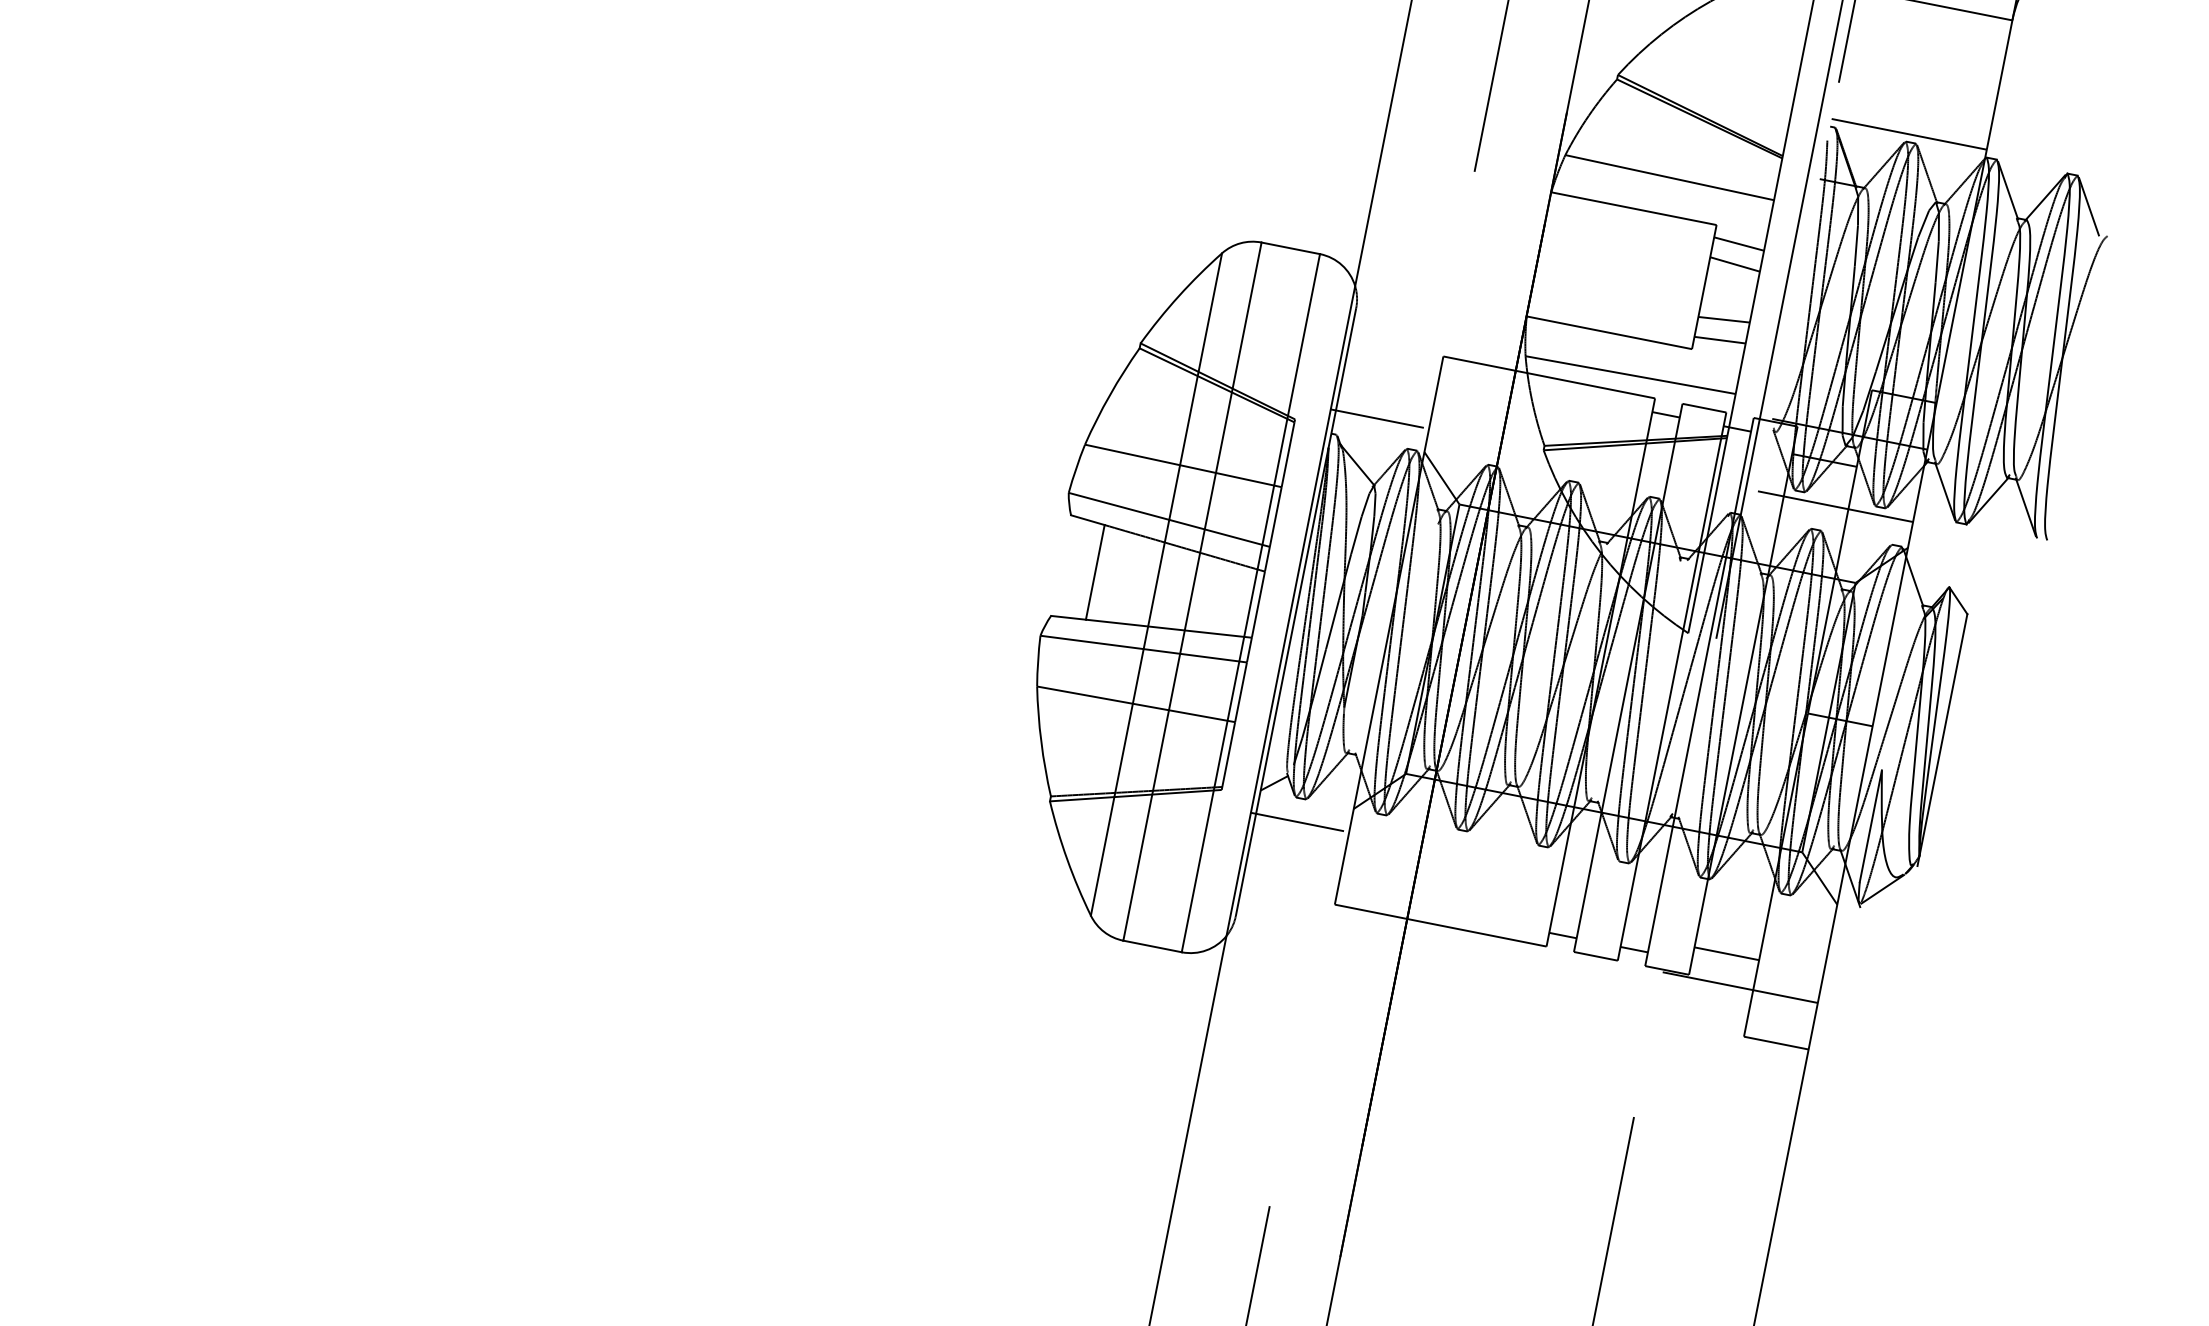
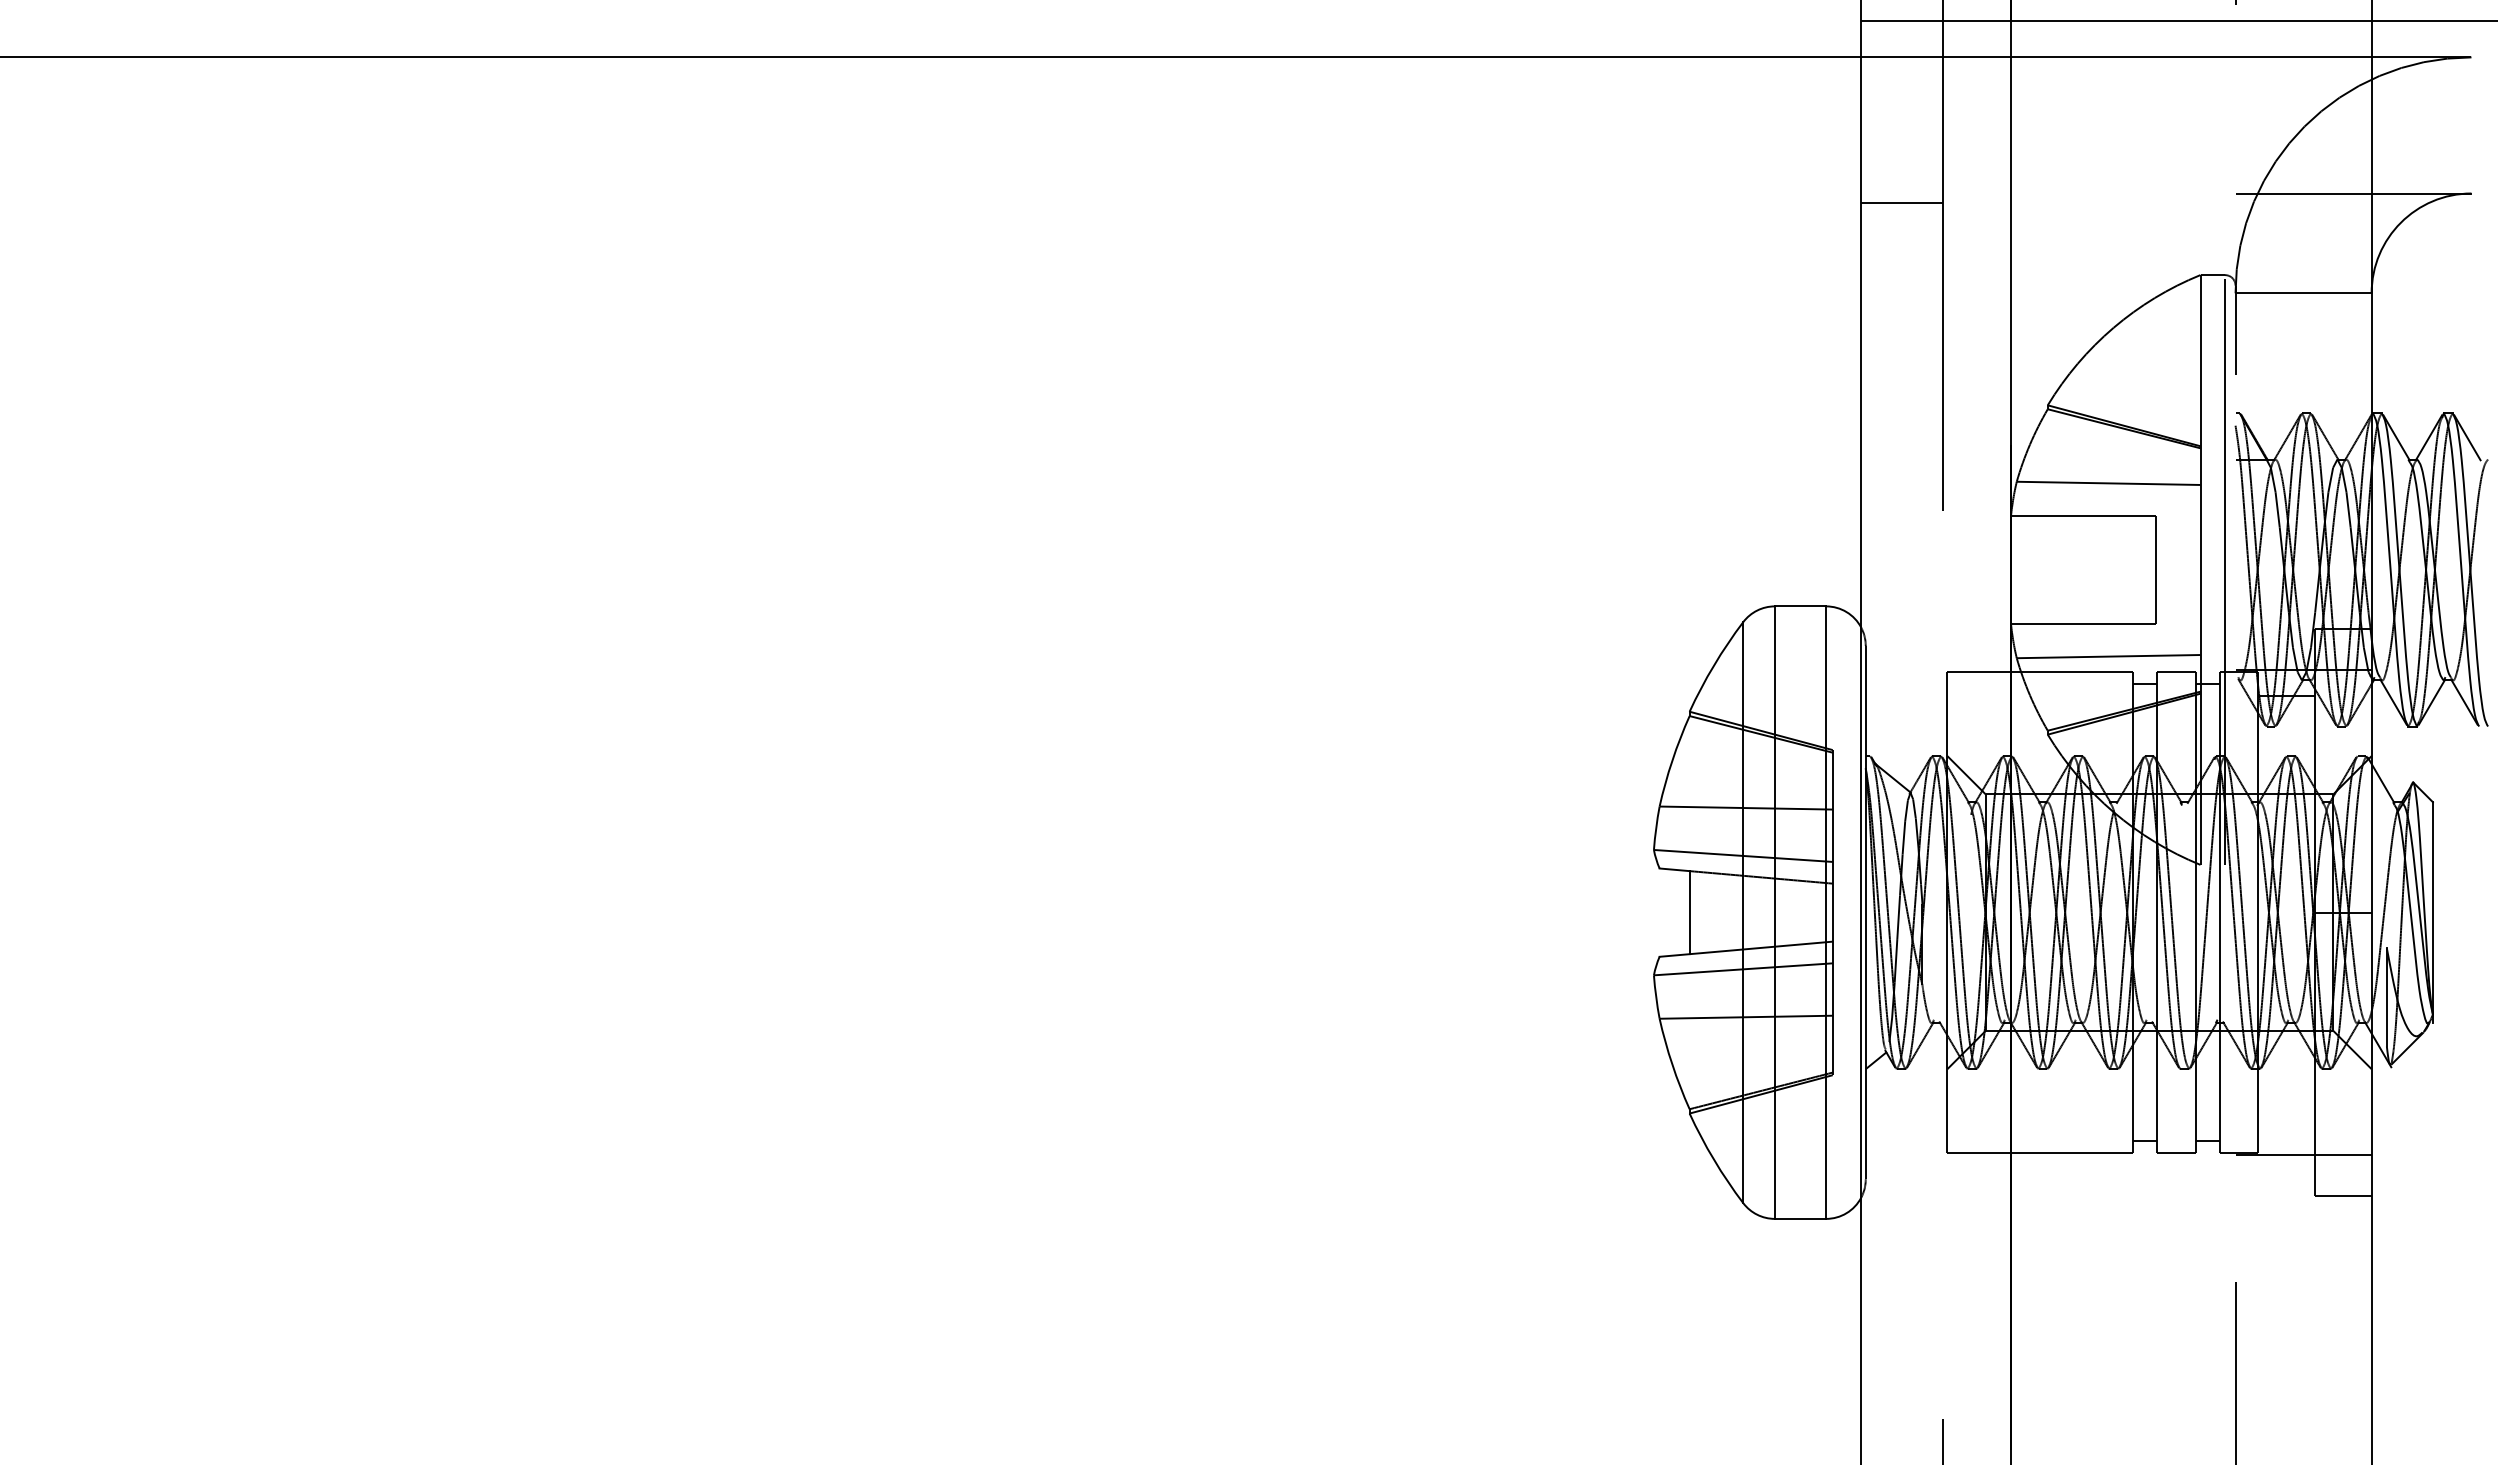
line: (1909, 134) -> (2303, 406), removed
line: (1739, 243) -> (2178, 527), removed
line: (1735, 264) -> (2178, 545), removed
line: (1724, 320) -> (2178, 594), removed
line: (1720, 339) -> (2178, 611), removed
line: (1376, 418) -> (1901, 735), removed
line: (1835, 506) -> (2303, 733), removed
line: (1296, 821) -> (1901, 1089), removed
line: (1726, 954) -> (2286, 1129), removed

